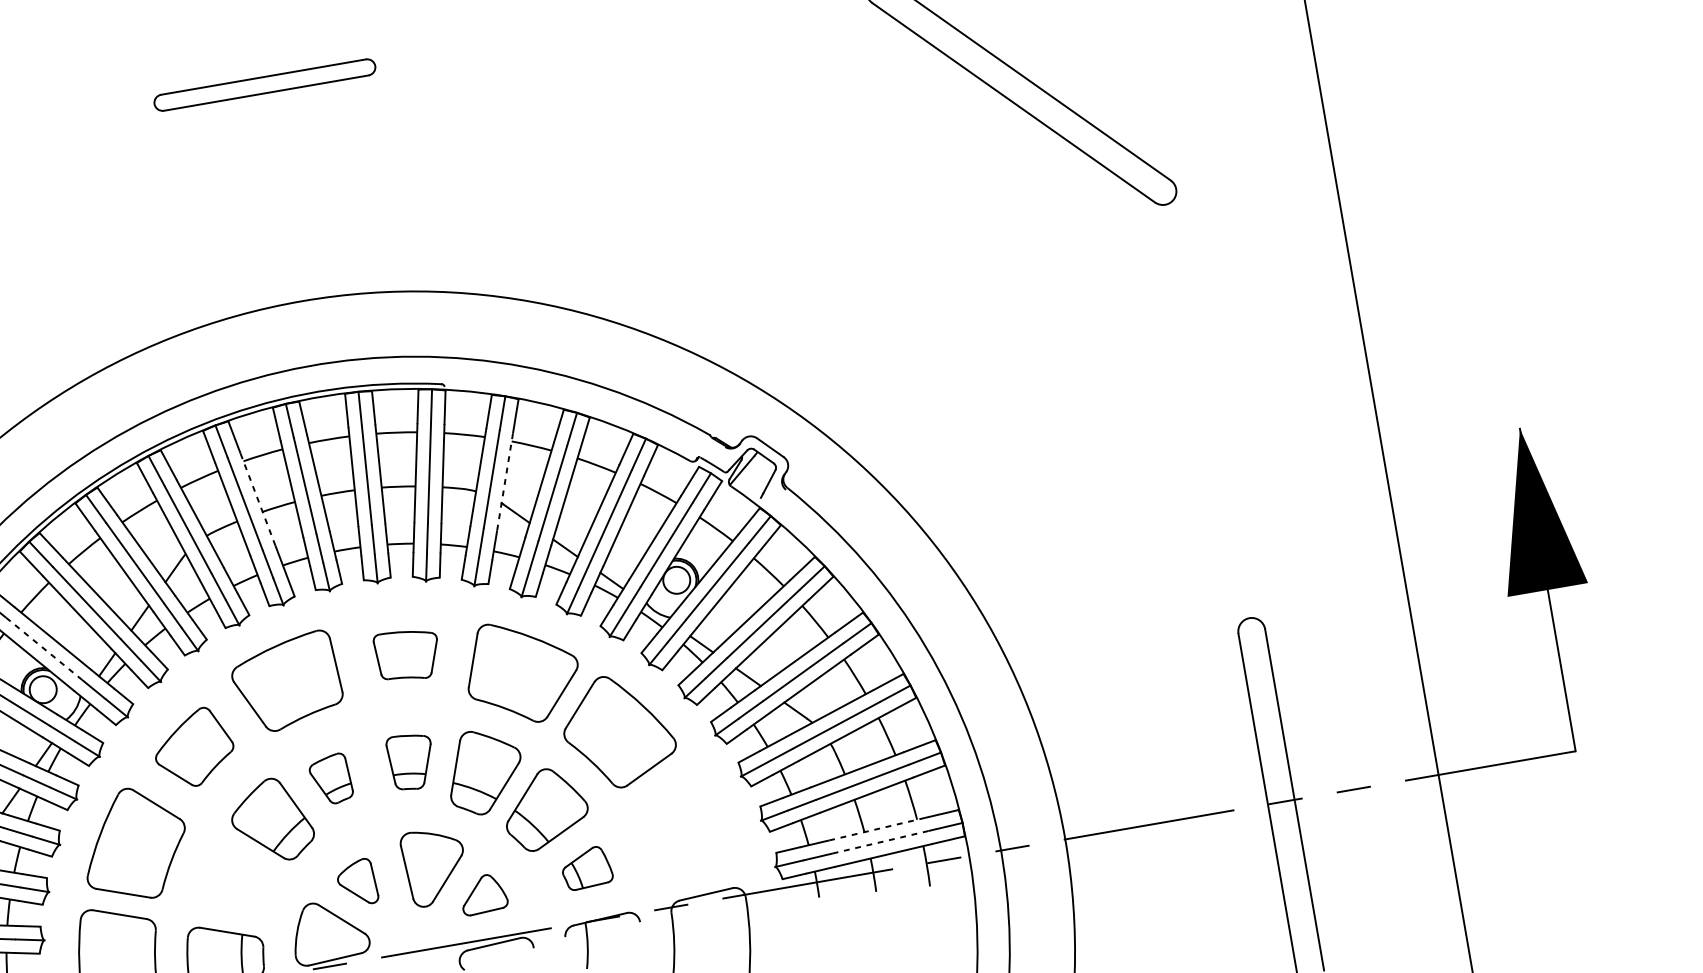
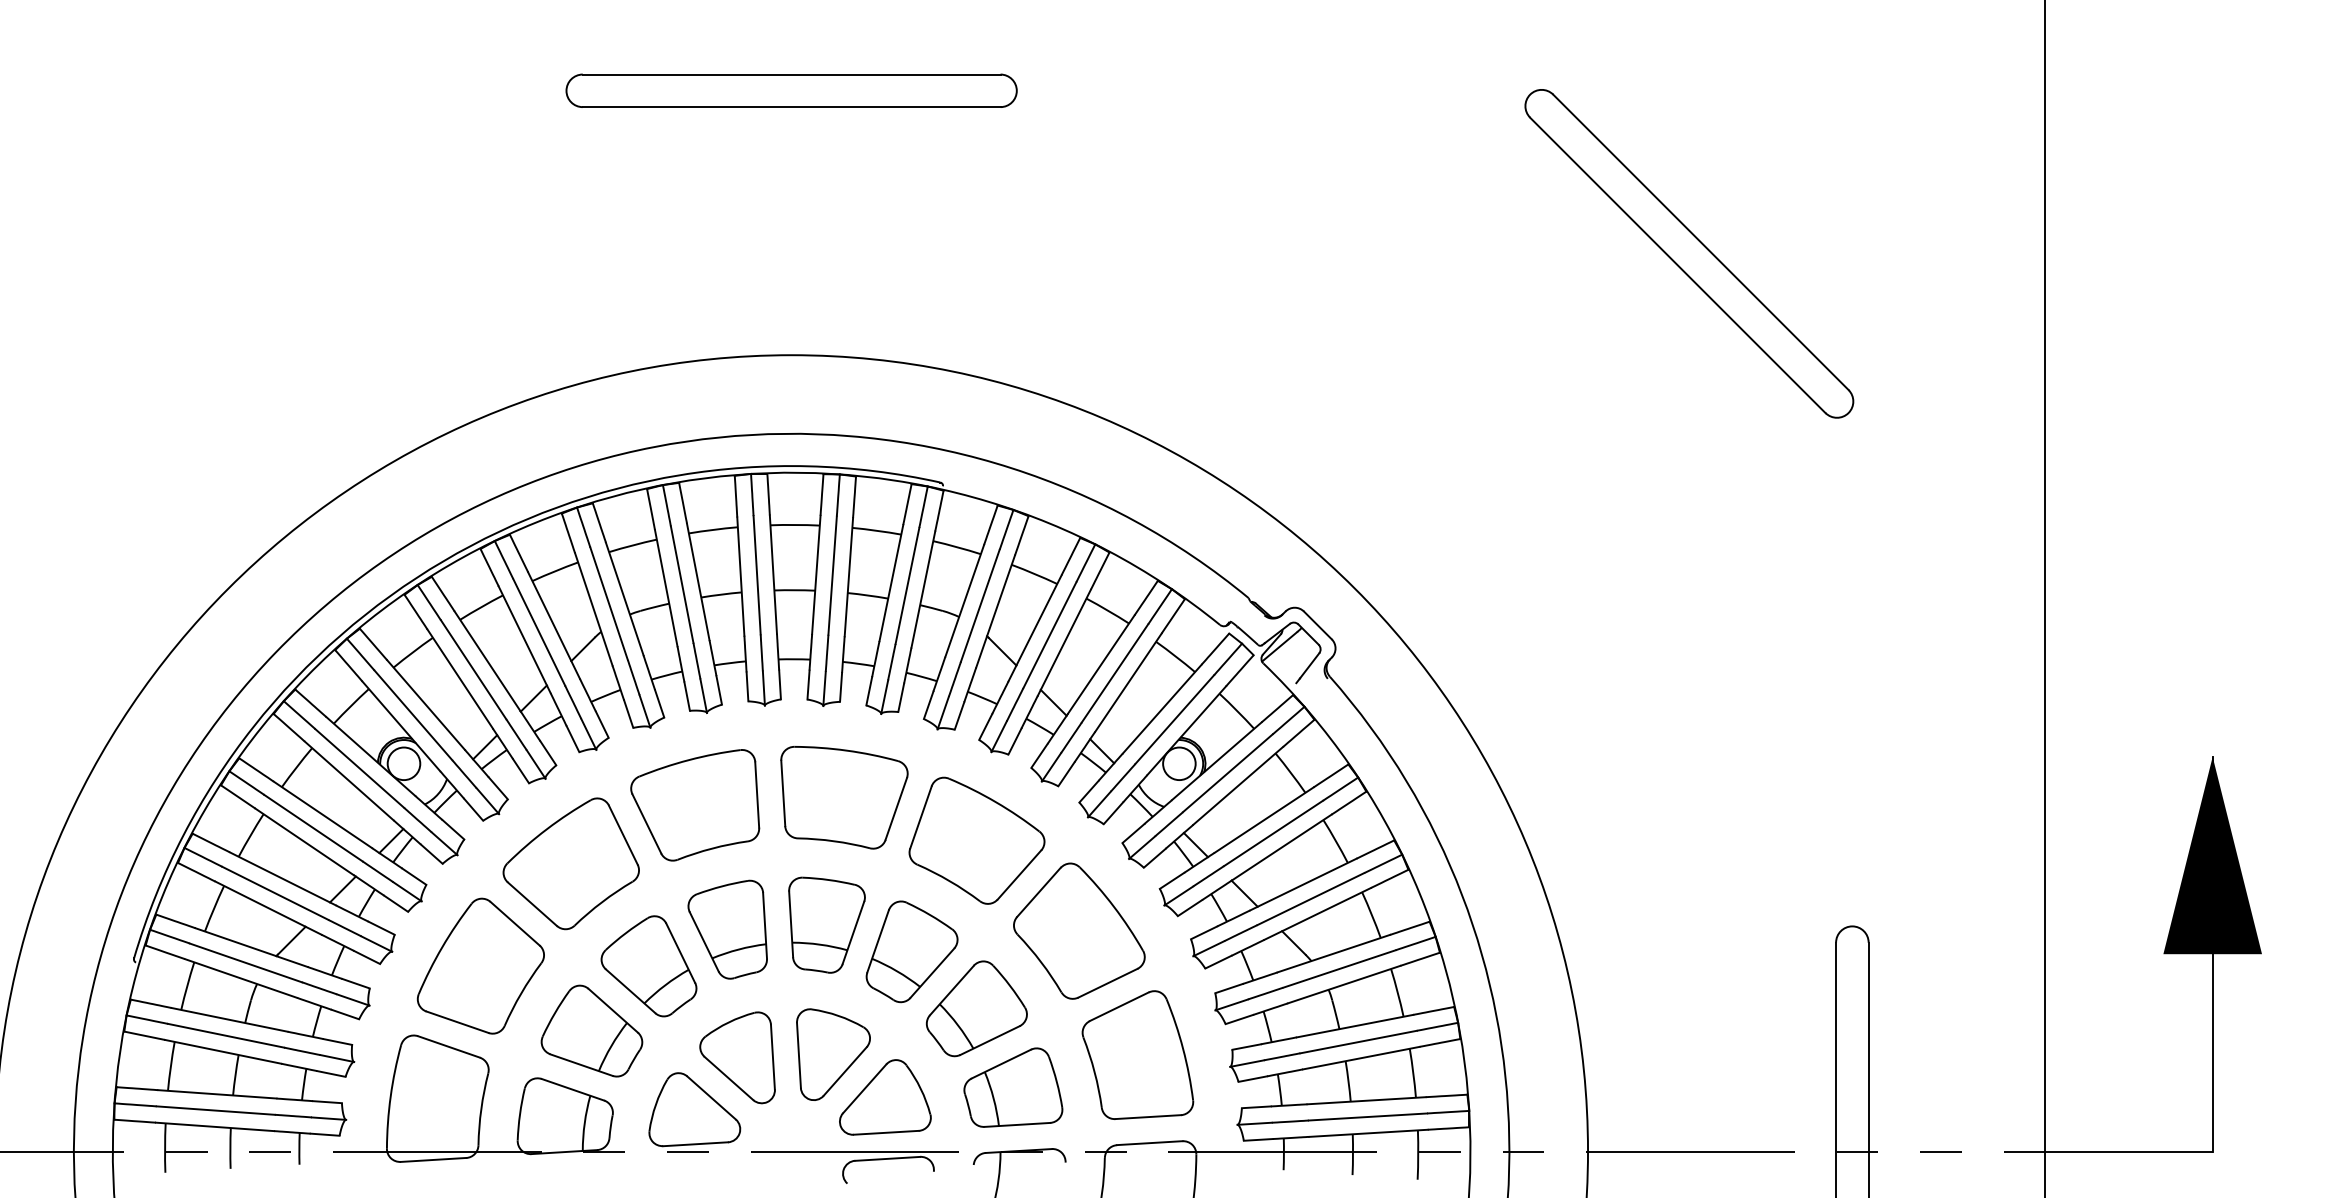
part: (264, 84) -> (791, 90), size x1.67
line: (505, 482) -> (995, 612), dashed -> solid
line: (258, 500) -> (698, 582), dashed -> solid
line: (44, 648) -> (413, 715), dashed -> solid
part: (407, 655) -> (844, 797), size x1.67
part: (193, 747) -> (570, 863), size x1.43
part: (411, 761) -> (826, 924), size x1.43
part: (330, 779) -> (727, 929), size x1.67
part: (683, 823) -> (1137, 1054), added
line: (877, 828) -> (1366, 1100), dashed -> solid
line: (880, 842) -> (1367, 1117), dashed -> solid
part: (586, 868) -> (1013, 1087), size x1.67
part: (234, 881) -> (591, 1030), added
part: (357, 882) -> (737, 1057), size x1.67
part: (483, 894) -> (885, 1097), size x1.67

